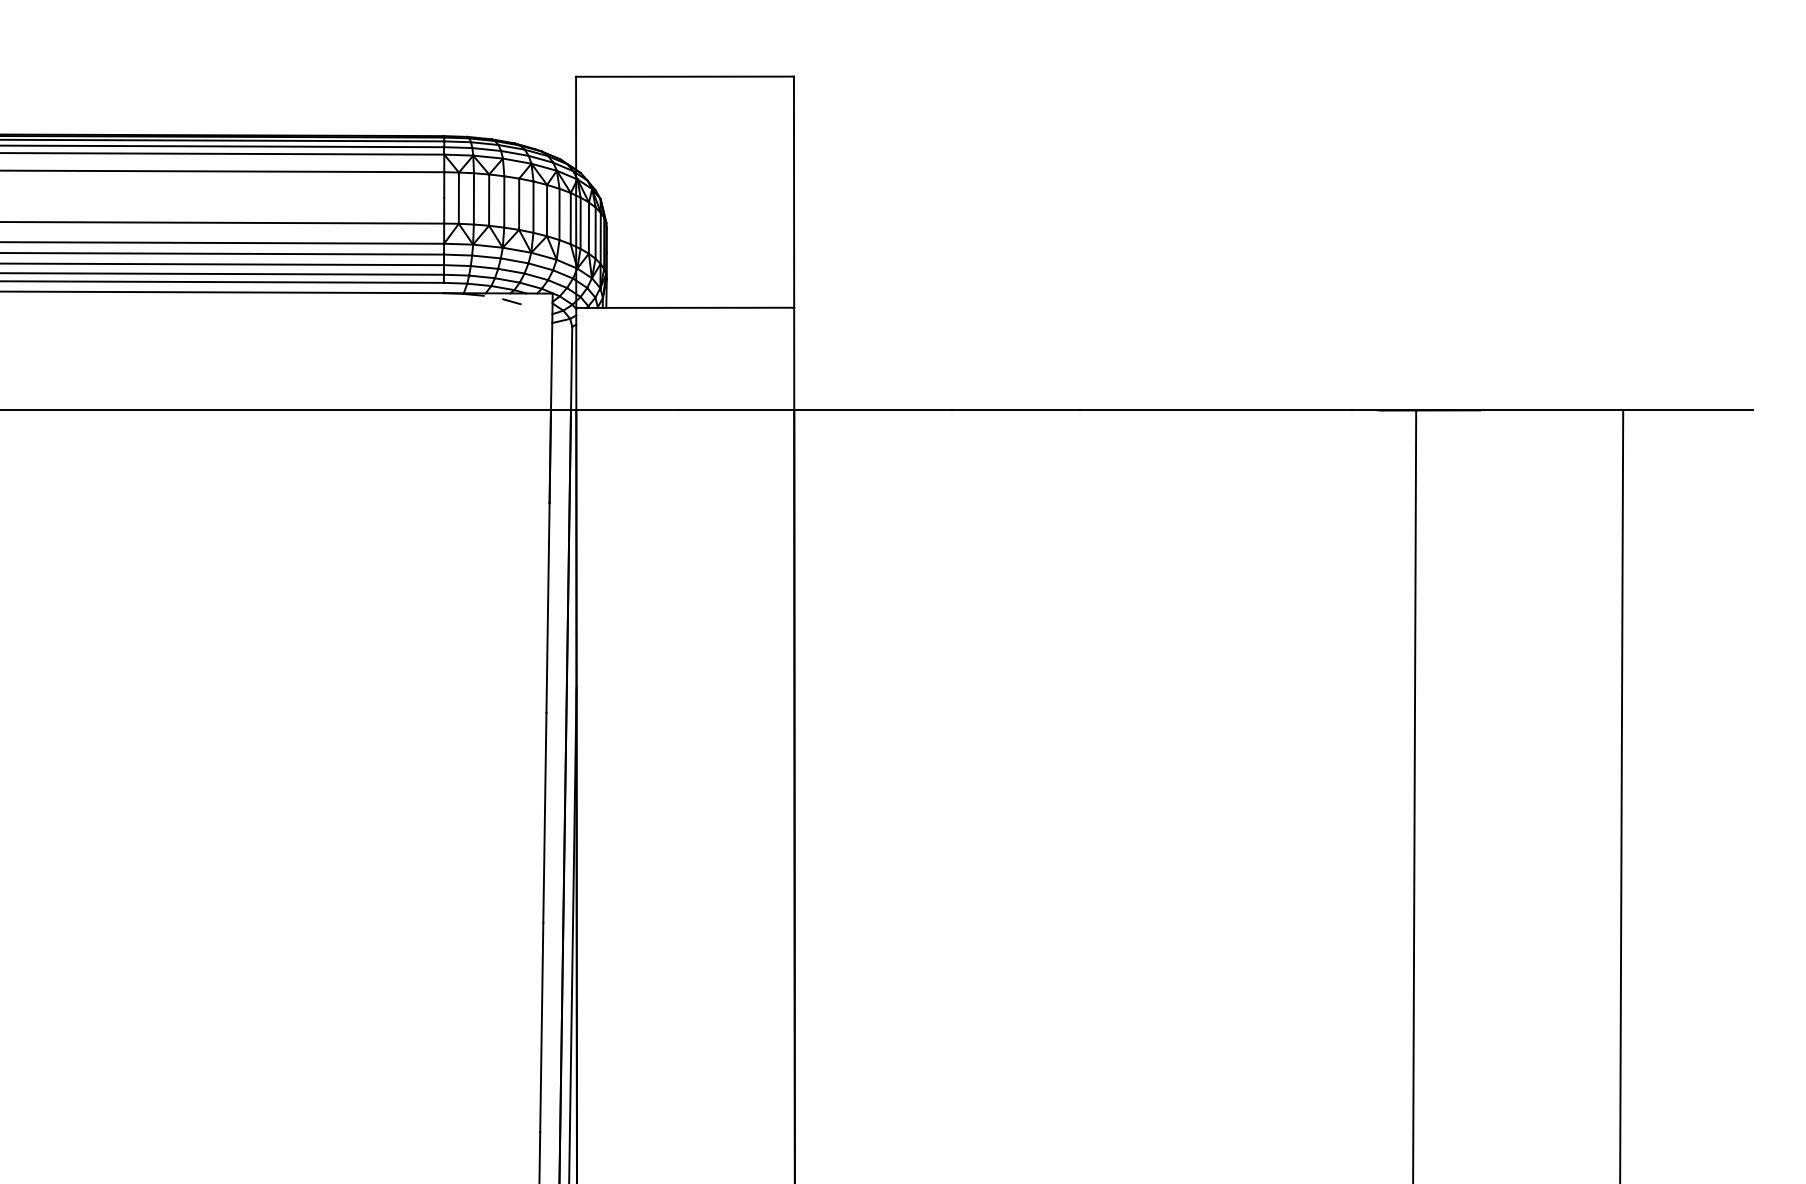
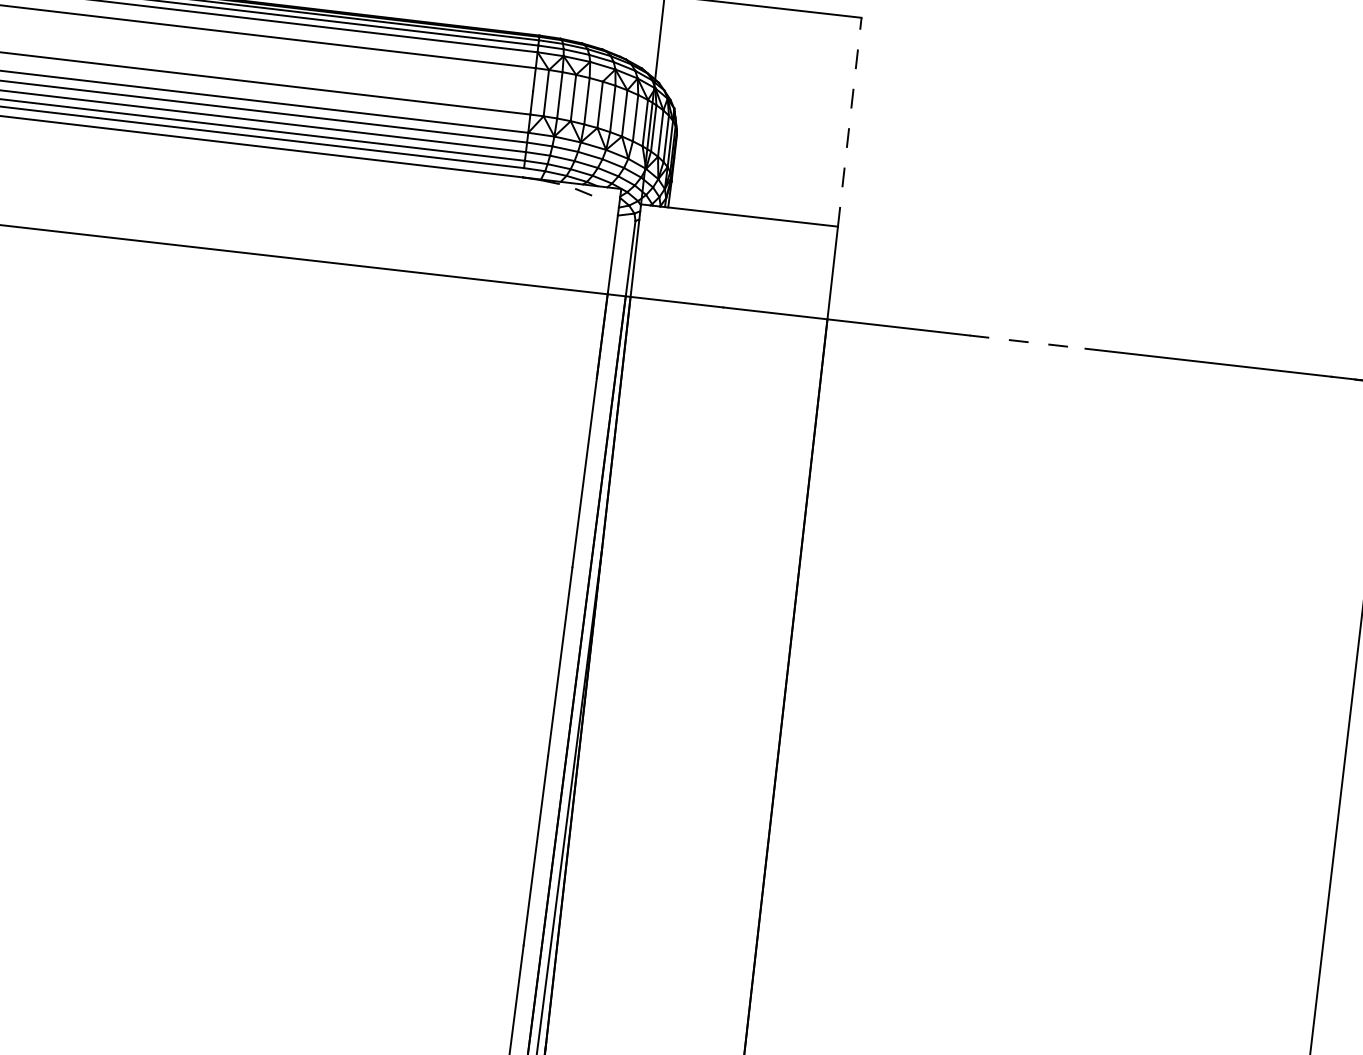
line: (794, 192) -> (850, 122), solid -> dashed
line: (1016, 410) -> (1028, 342), solid -> dashed

